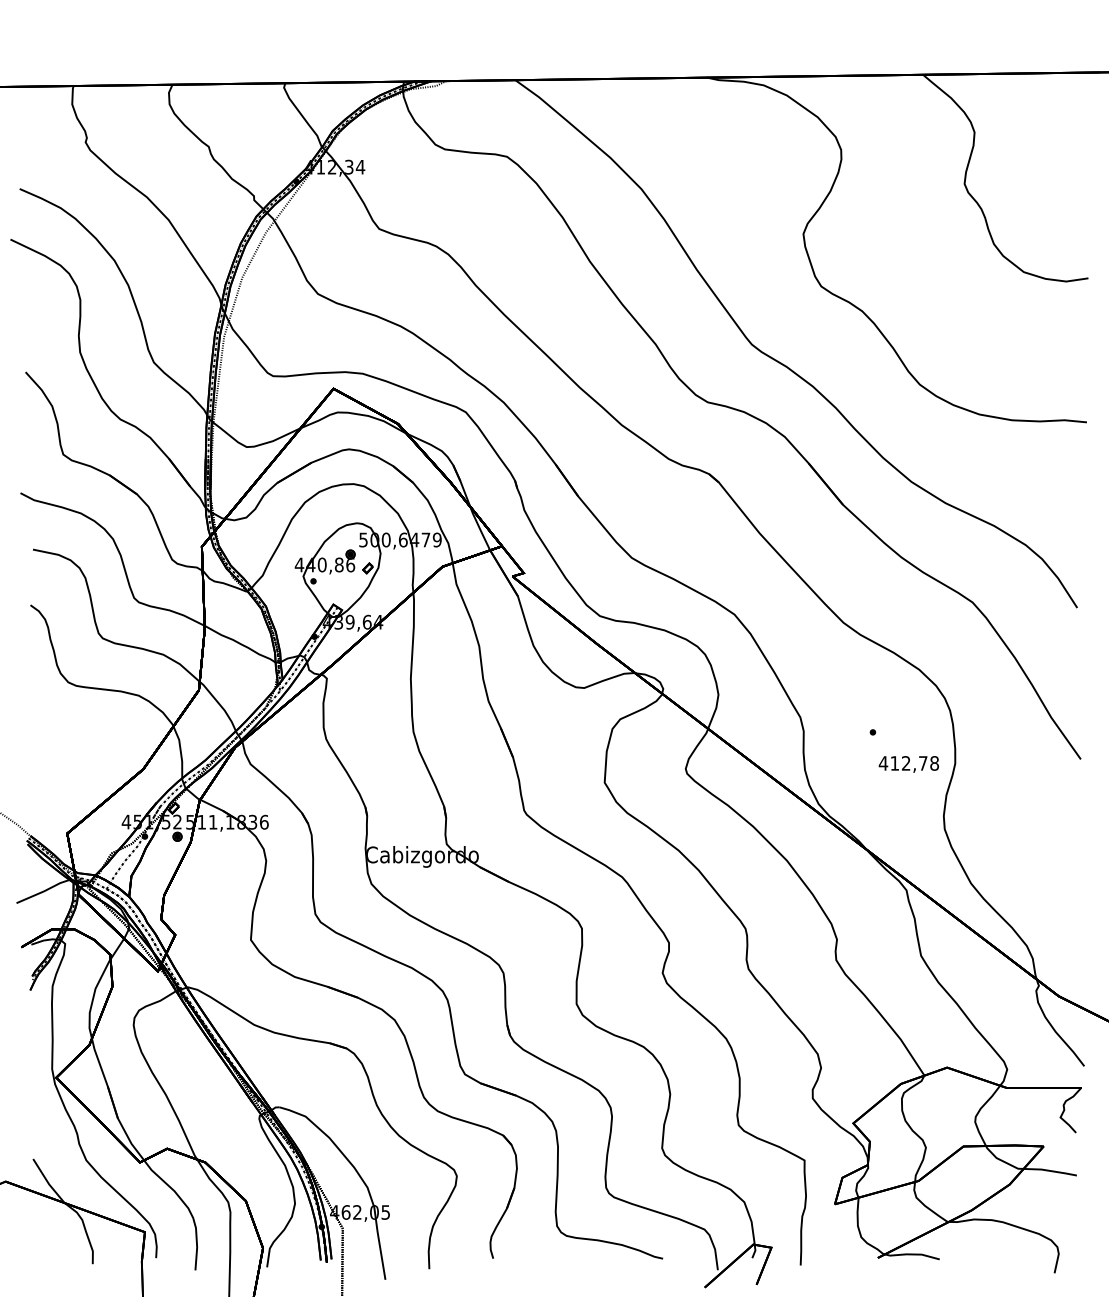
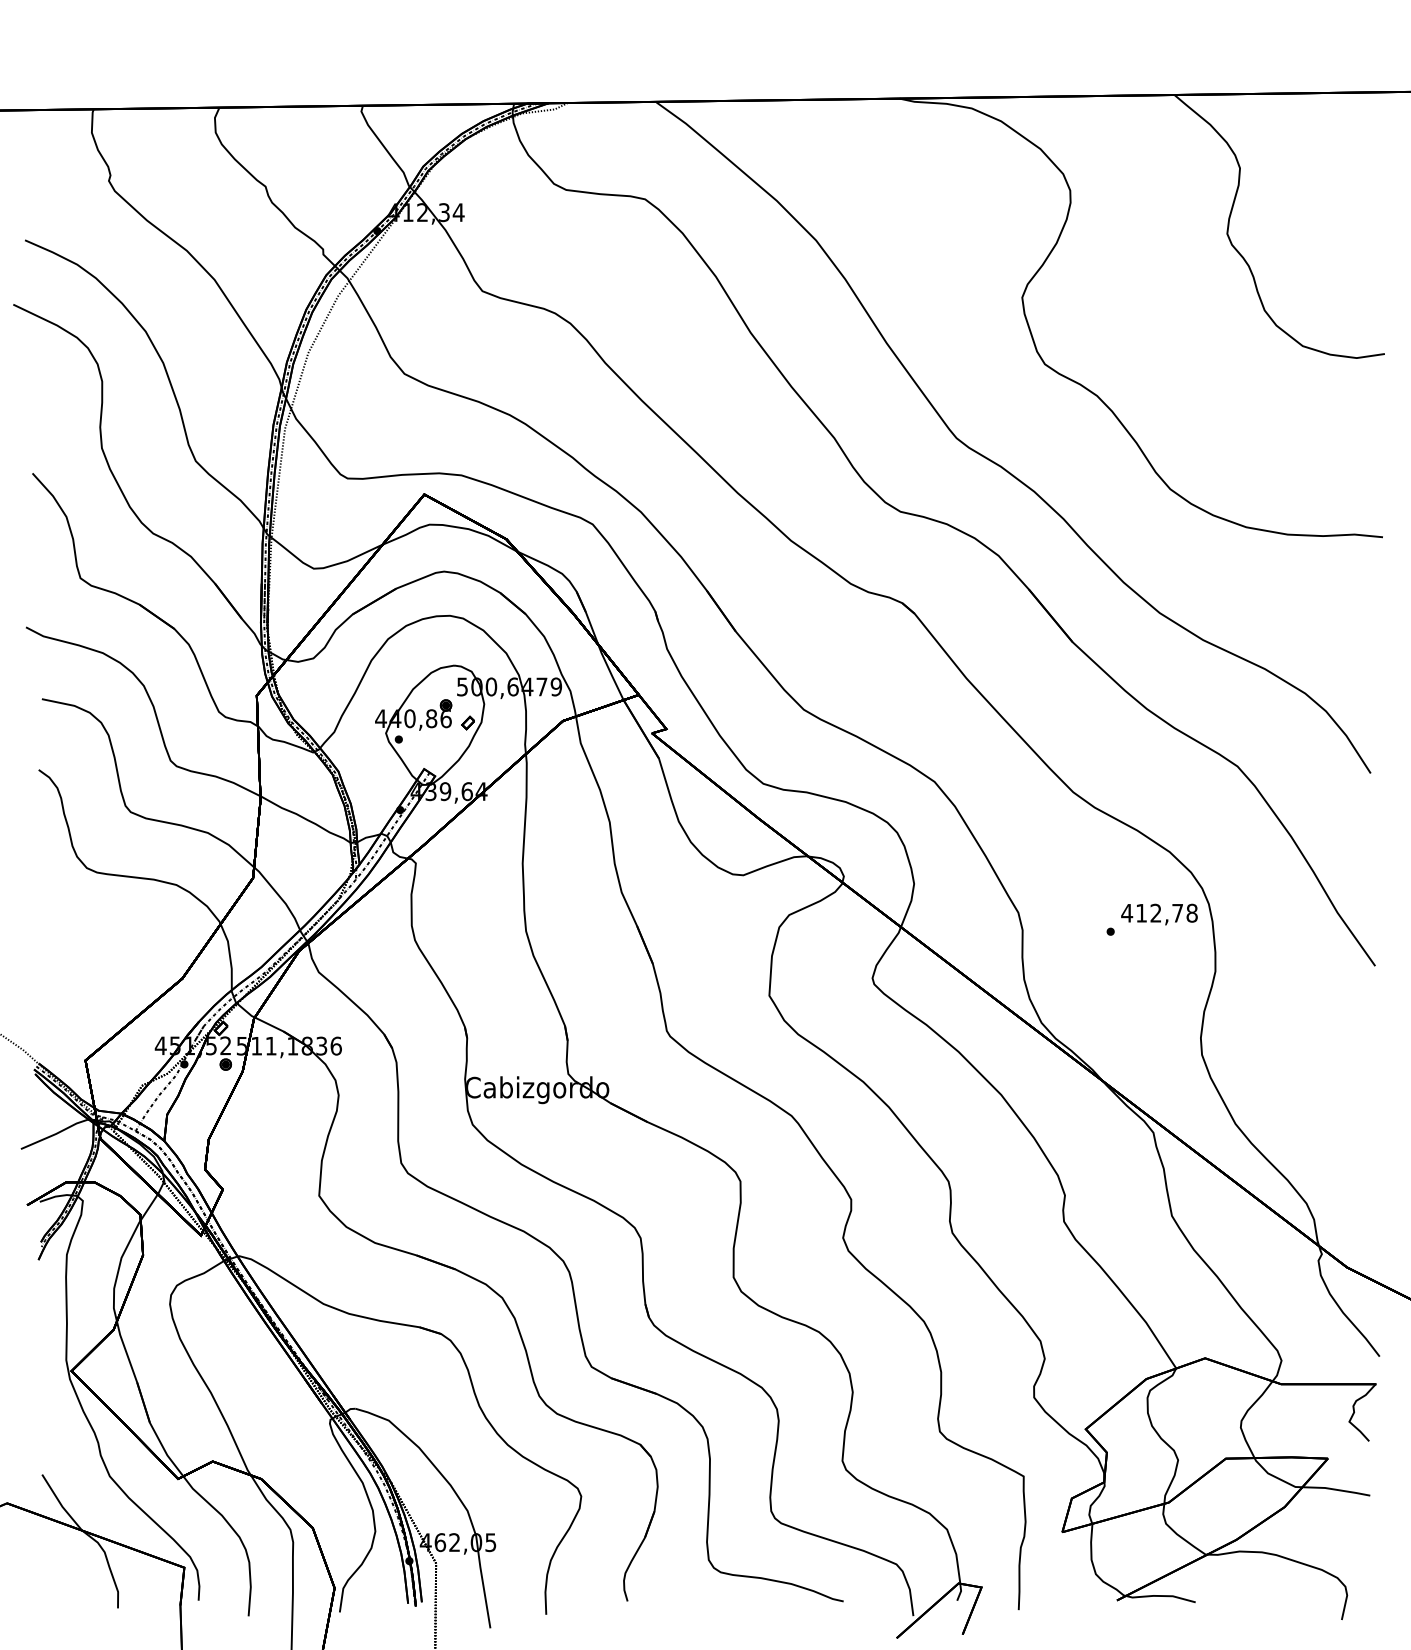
text: (908, 764) -> (1159, 914), moved

